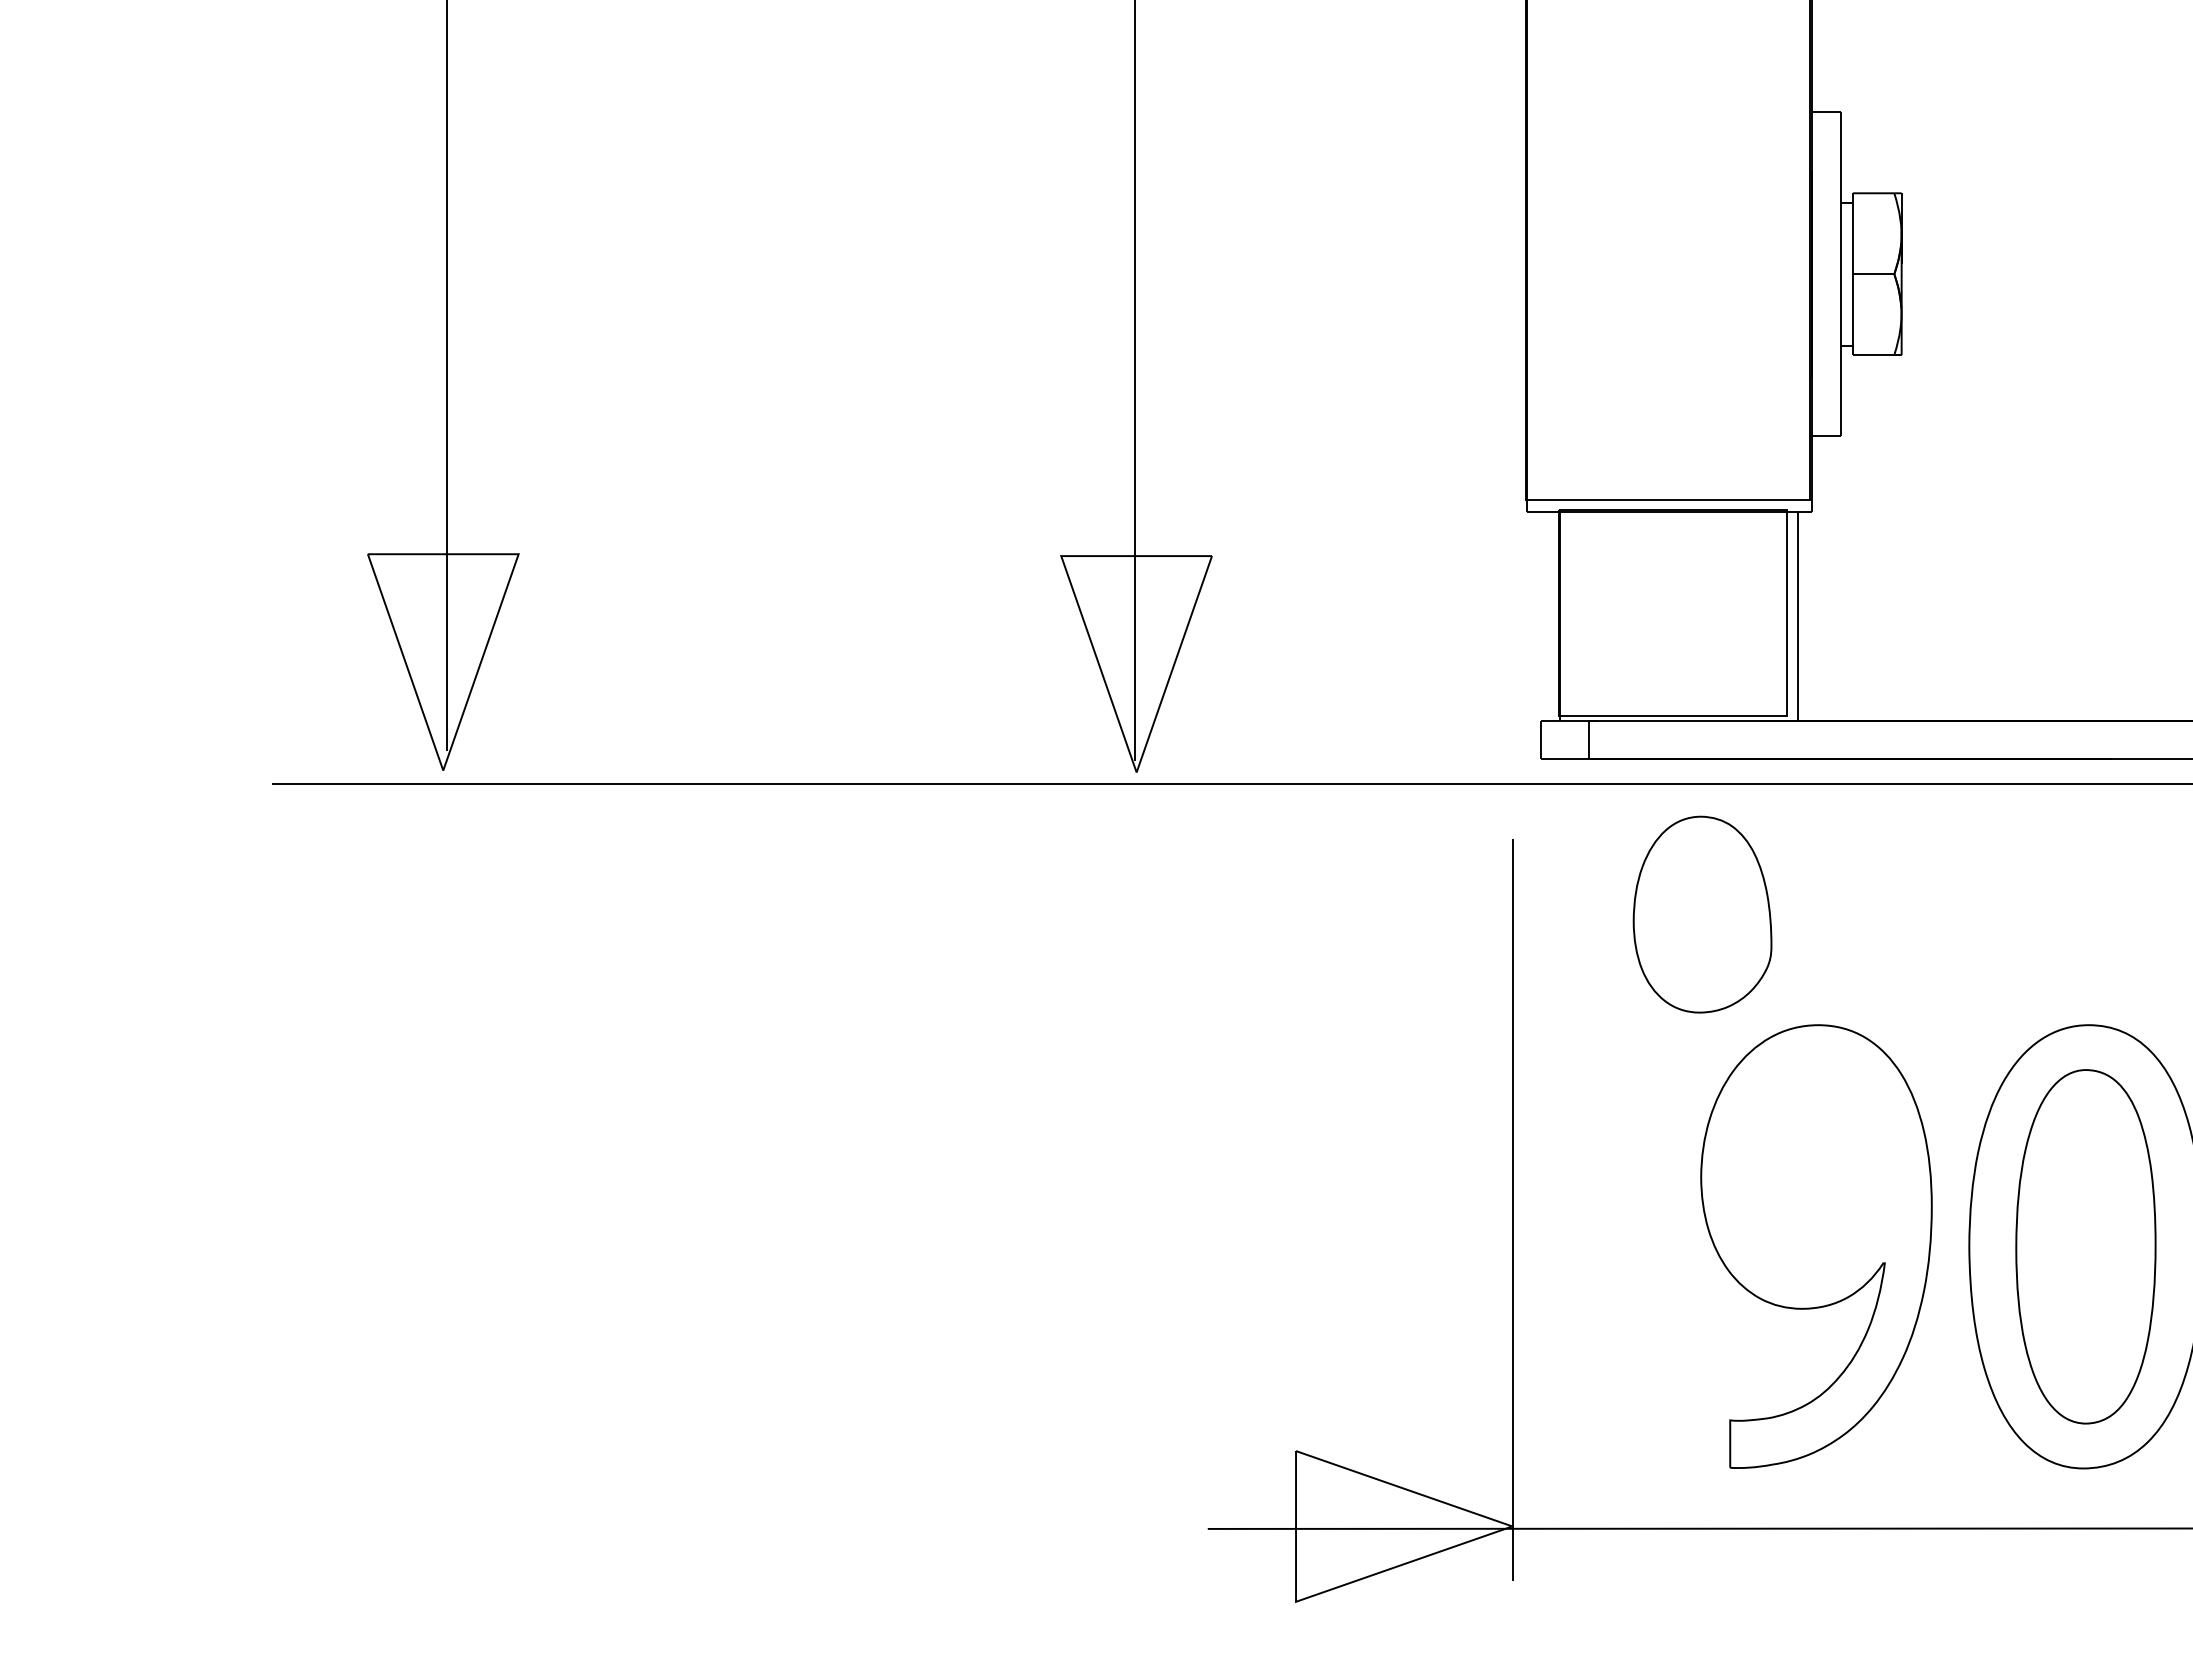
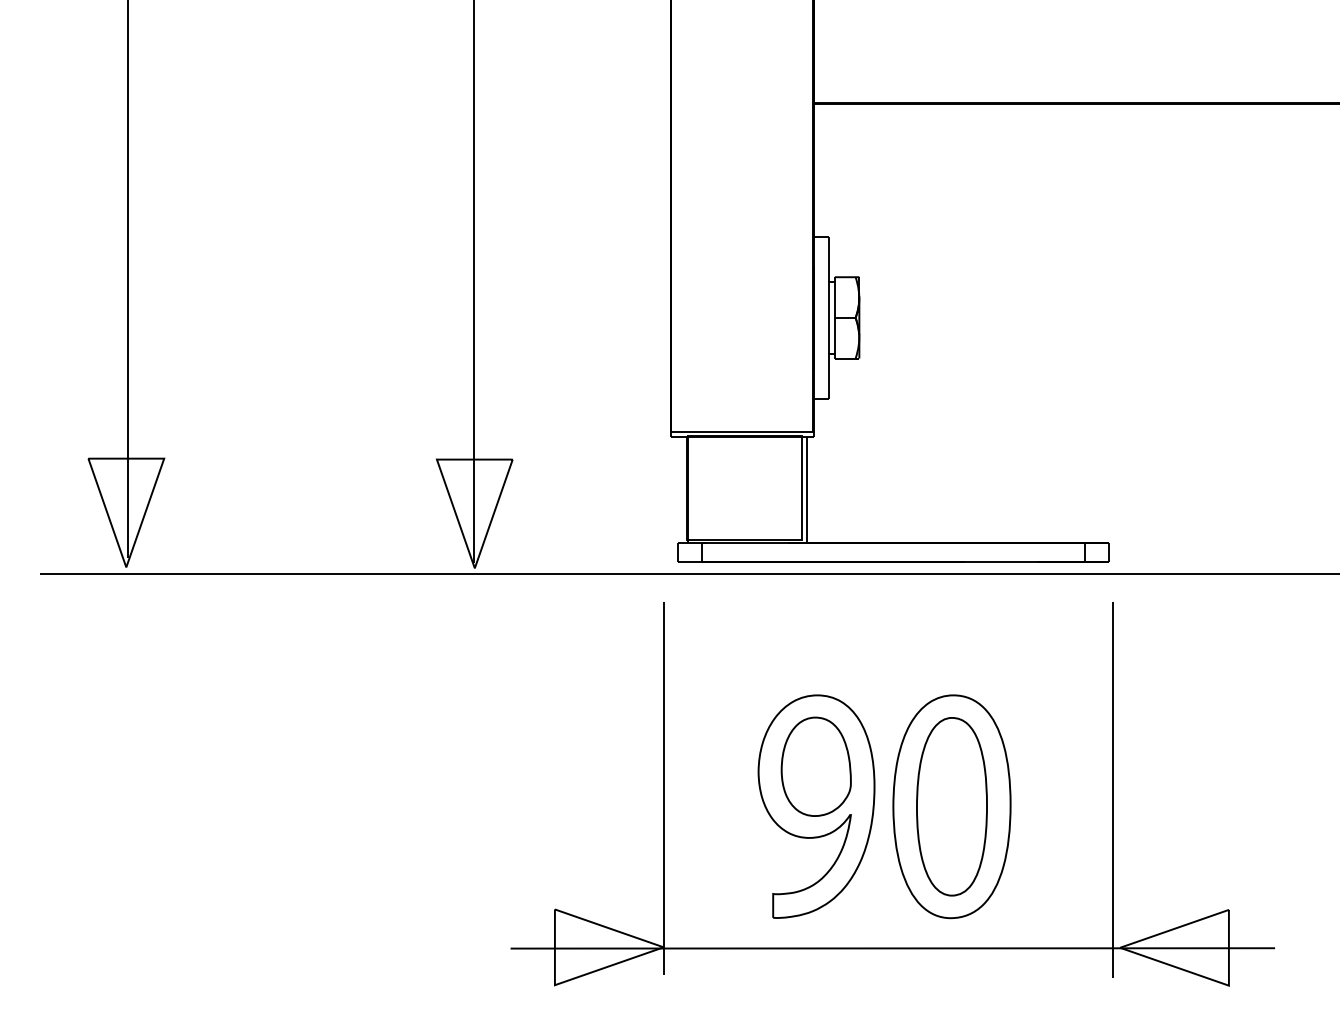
part: (1700, 914) -> (815, 766), moved

